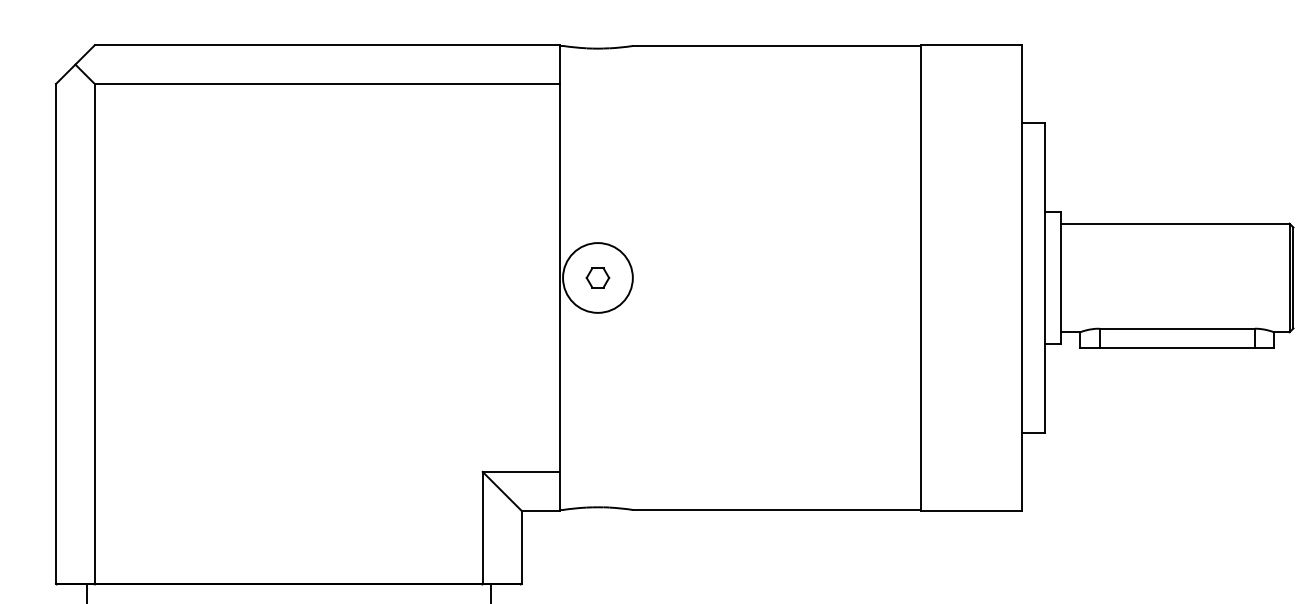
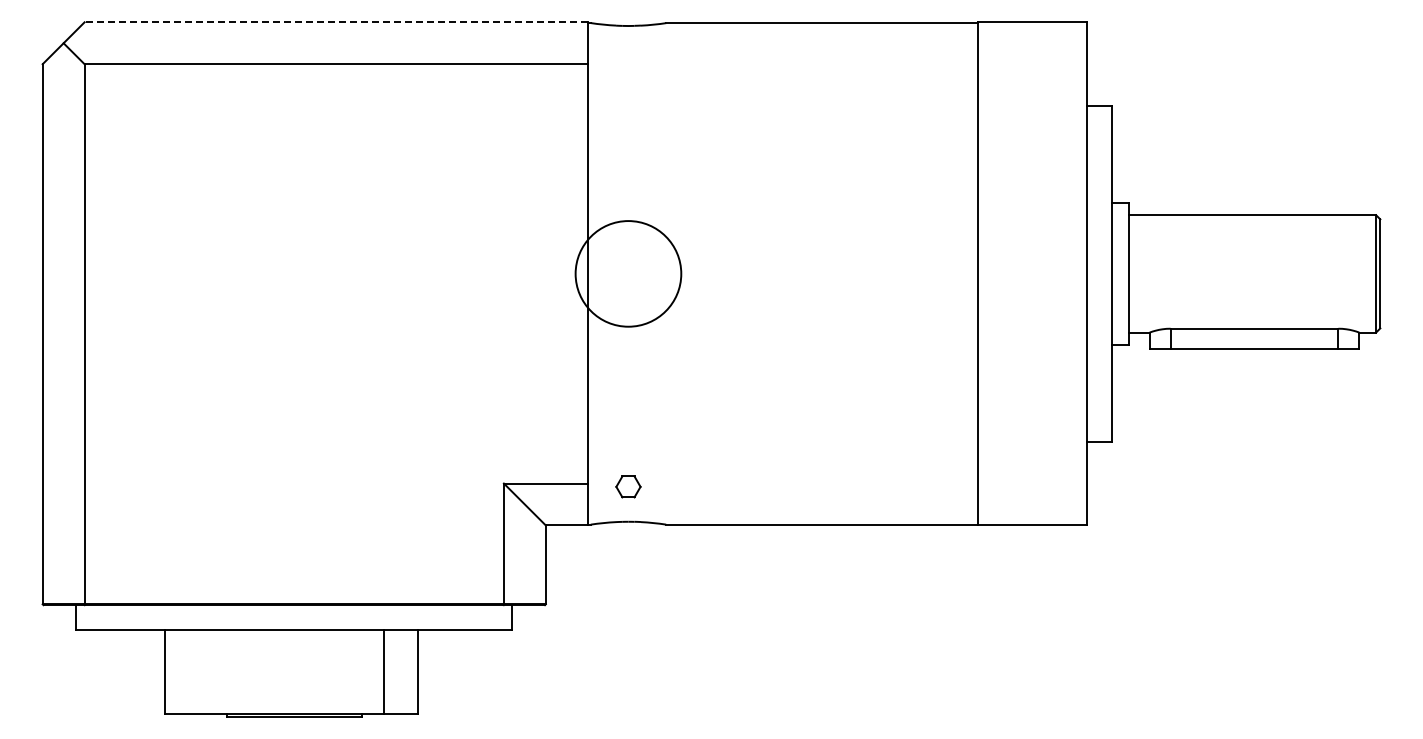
line: (327, 45) -> (336, 22), solid -> dashed
circle: (597, 277) -> (628, 273), size x1.4
part: (597, 277) -> (628, 486), moved

